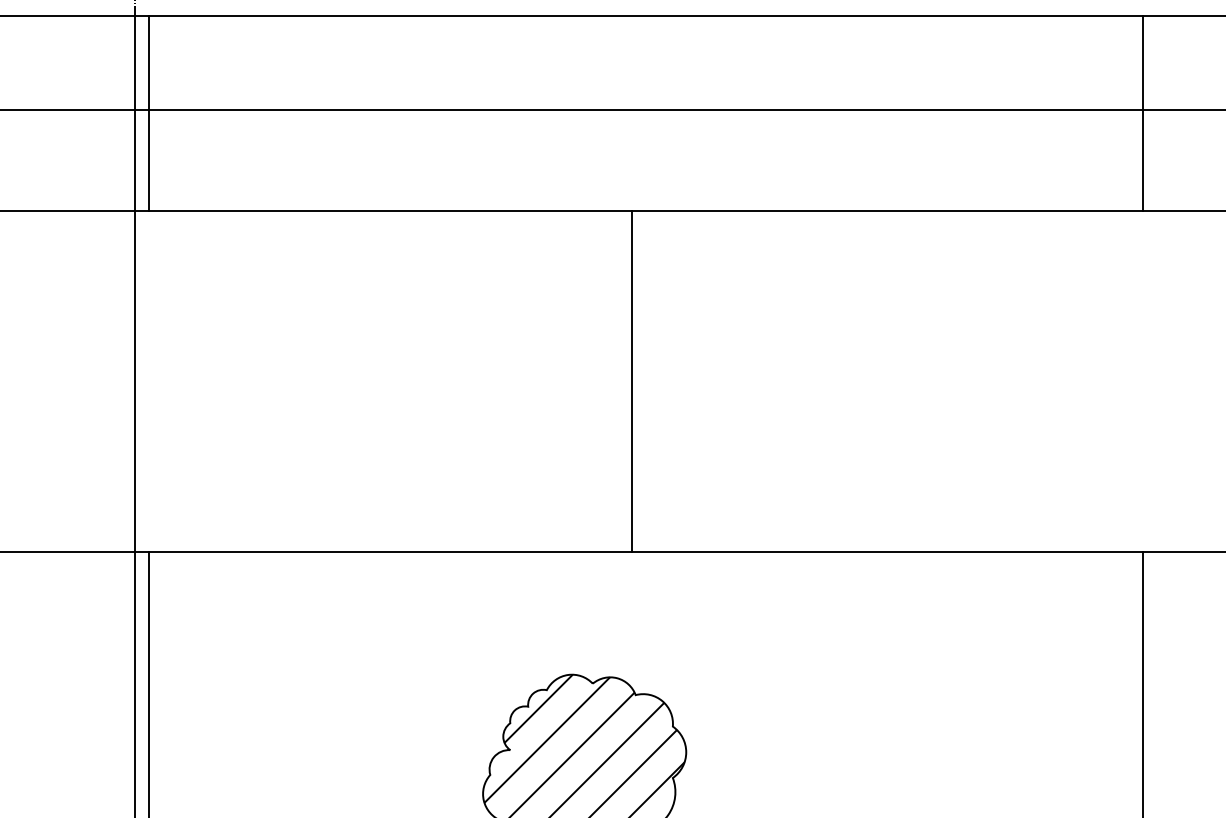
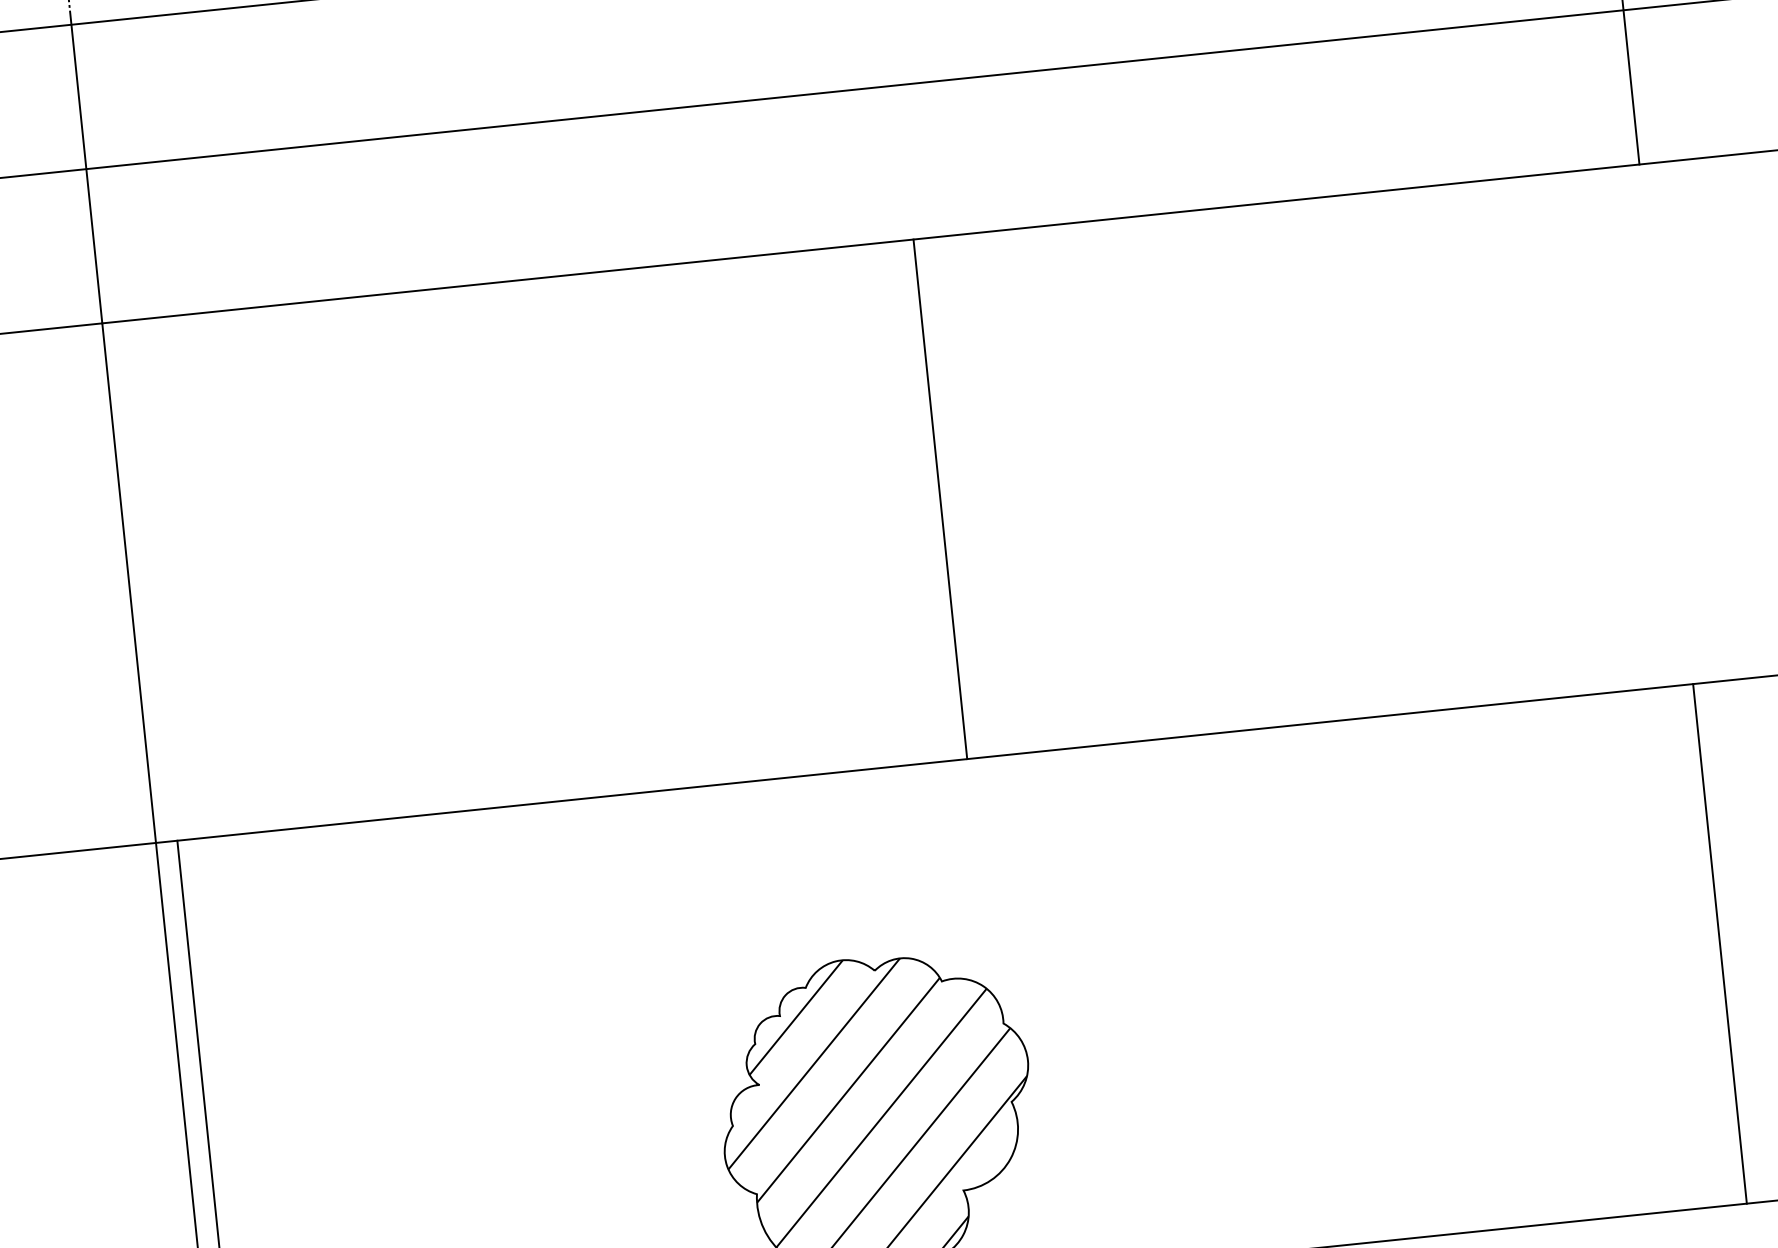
line: (148, 113) -> (107, 171), removed
line: (632, 381) -> (940, 498), moved

